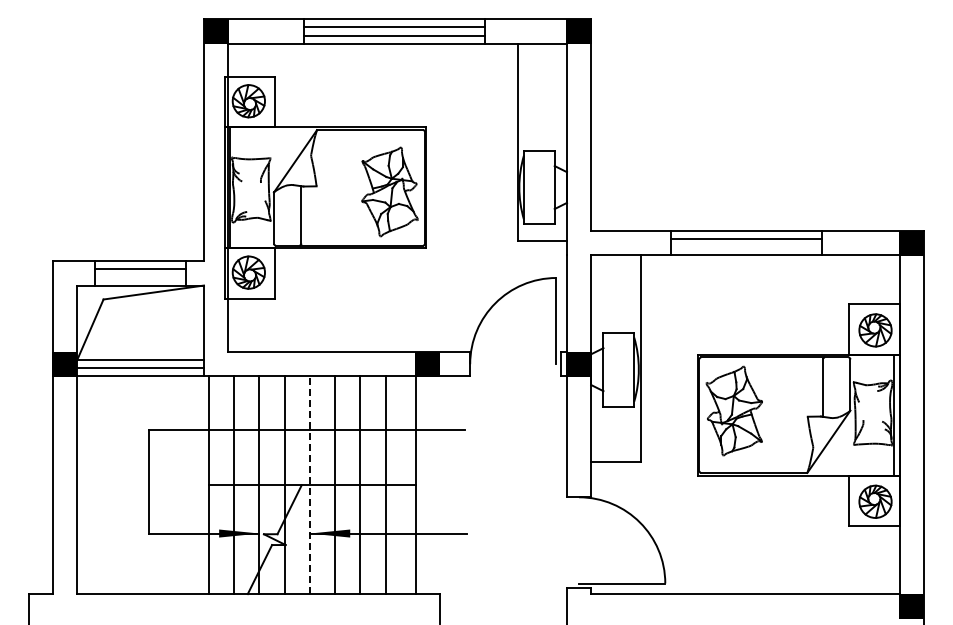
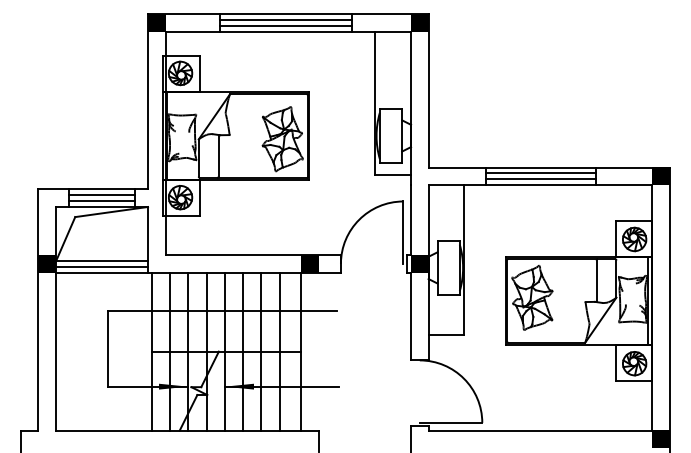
line: (745, 247) -> (540, 179), added
line: (140, 277) -> (102, 201), added
line: (309, 485) -> (224, 351), dashed -> solid

